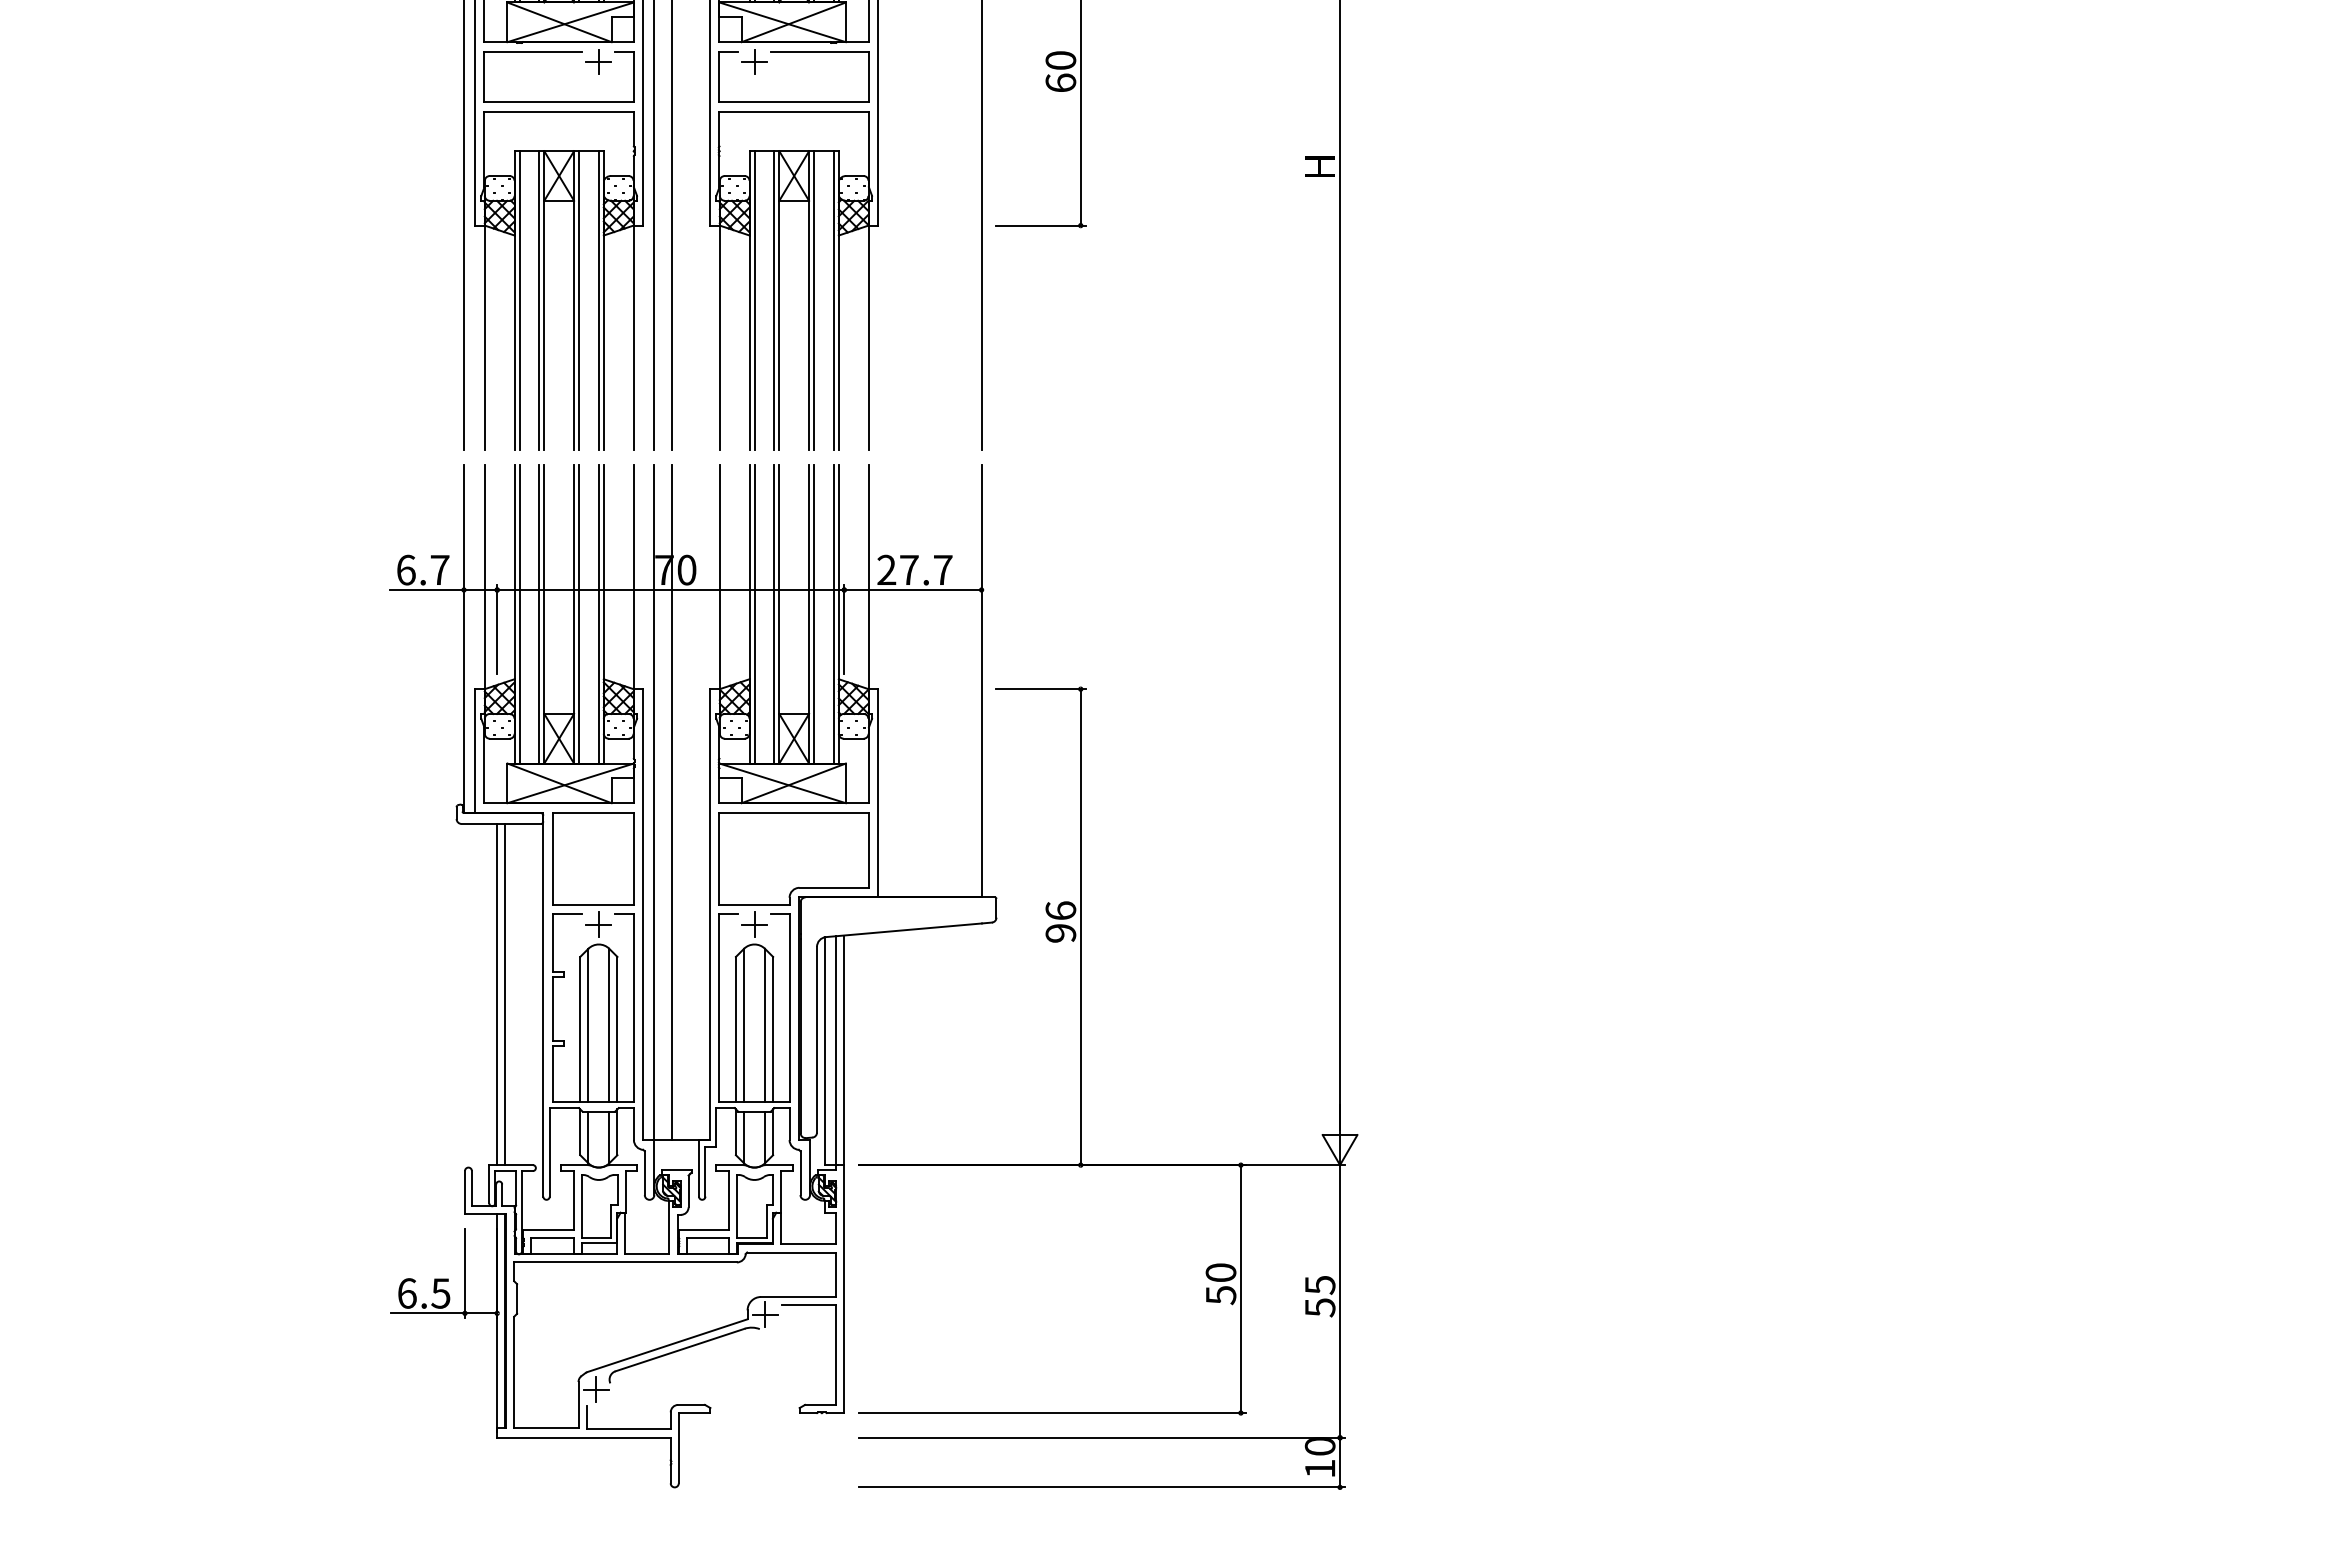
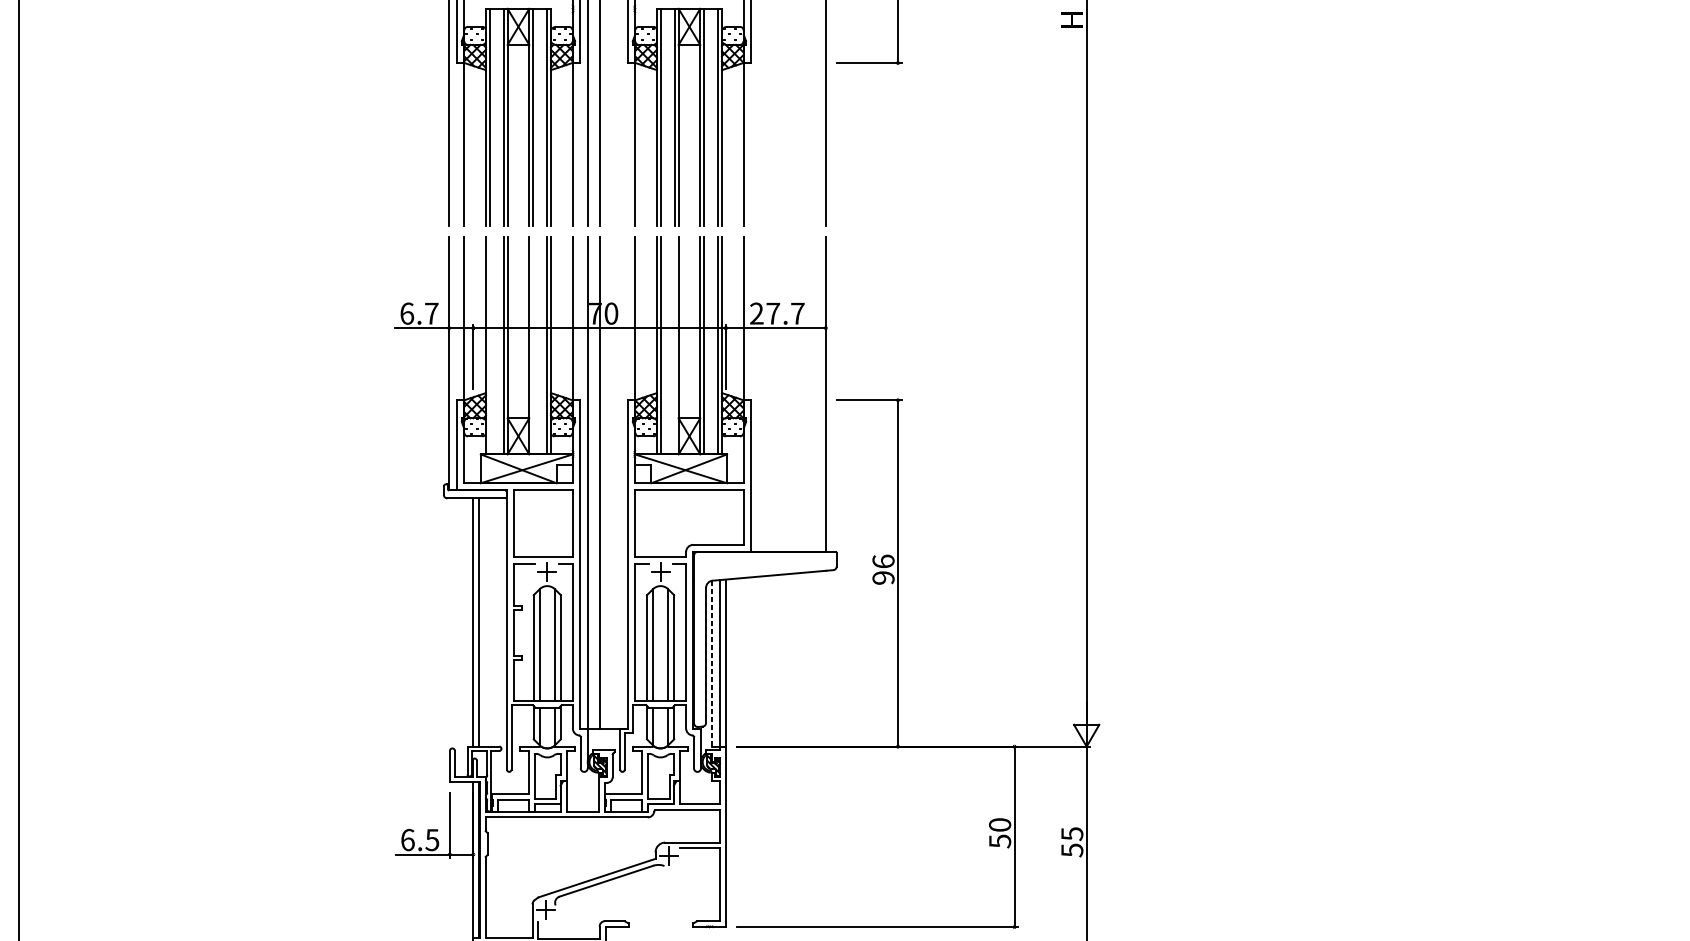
line: (519, 613) -> (489, 345), removed
line: (579, 613) -> (533, 345), removed
line: (774, 613) -> (675, 345), removed
line: (824, 1051) -> (711, 663), solid -> dashed

